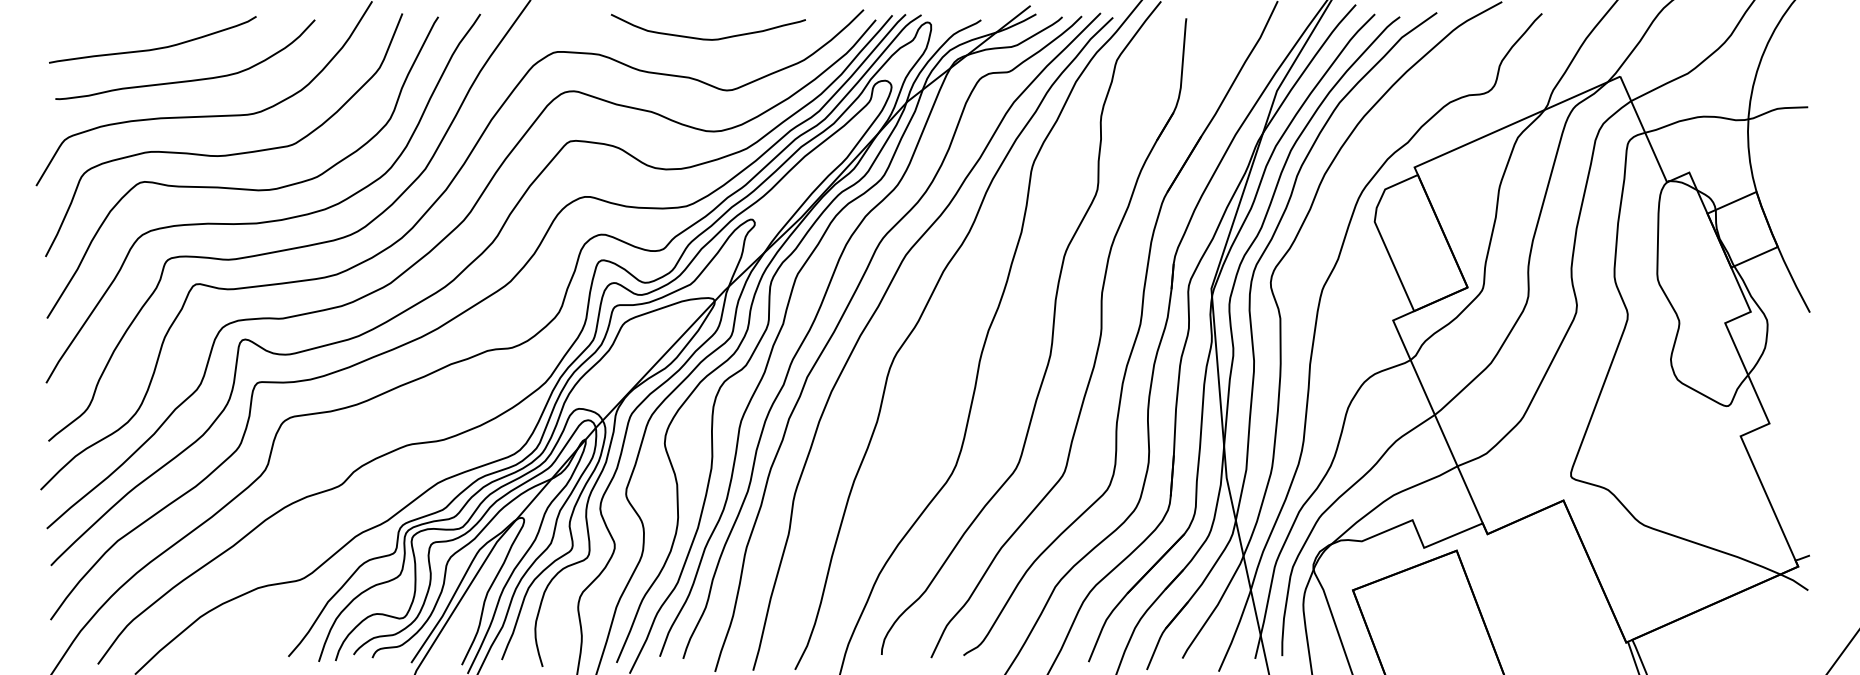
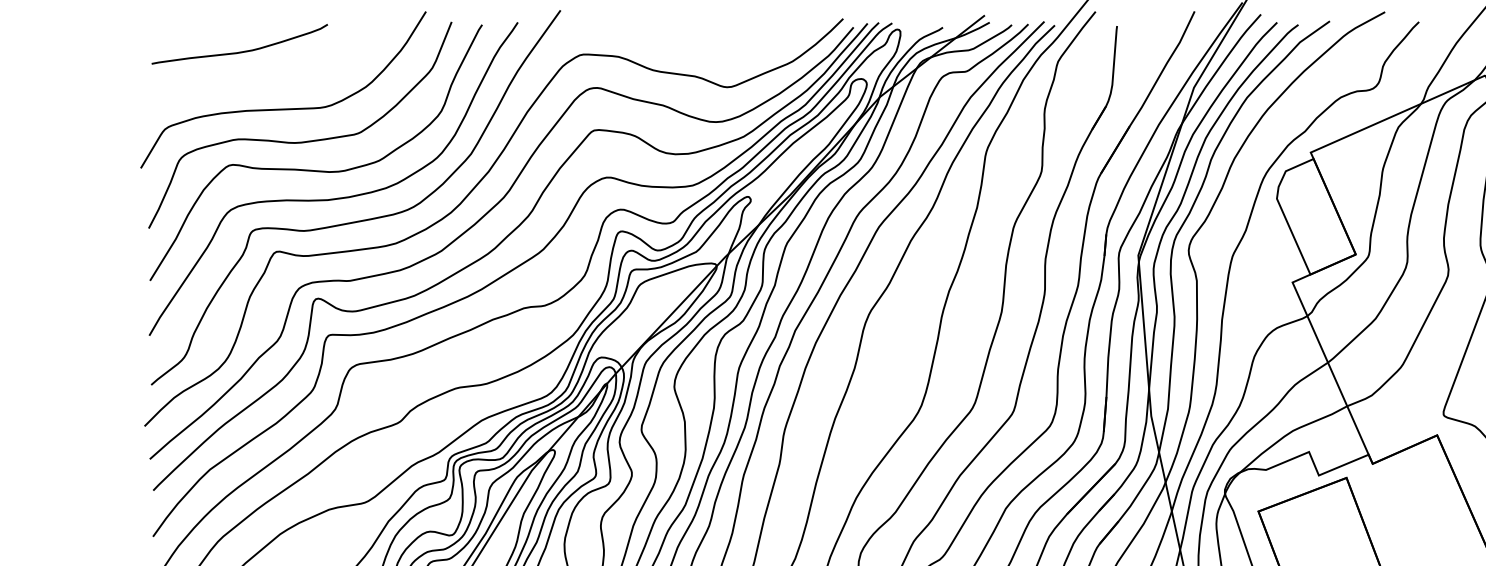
curve: (707, 38) -> (710, 43), removed
curve: (185, 80) -> (267, 78), removed

